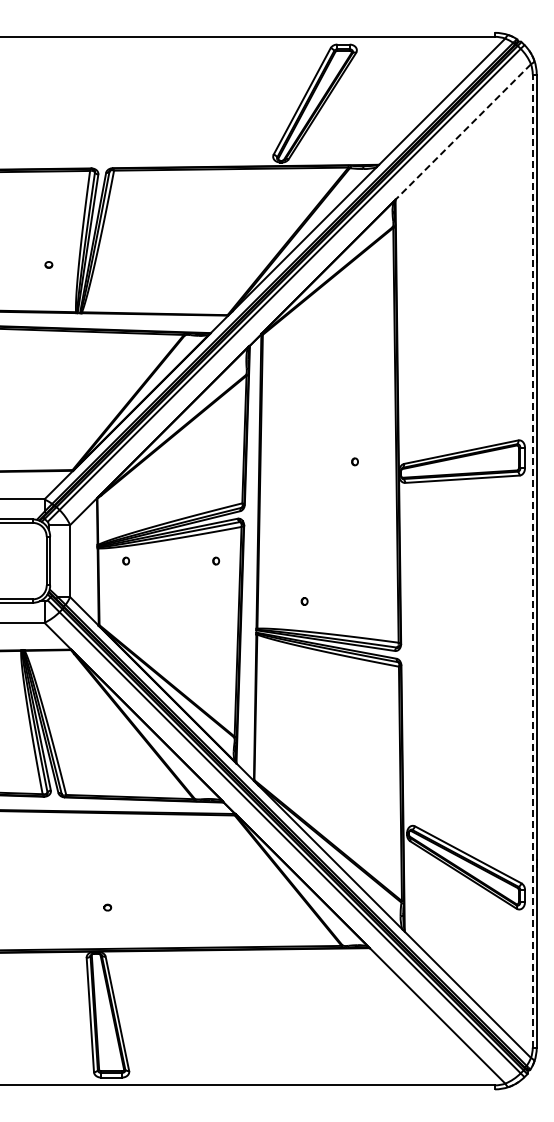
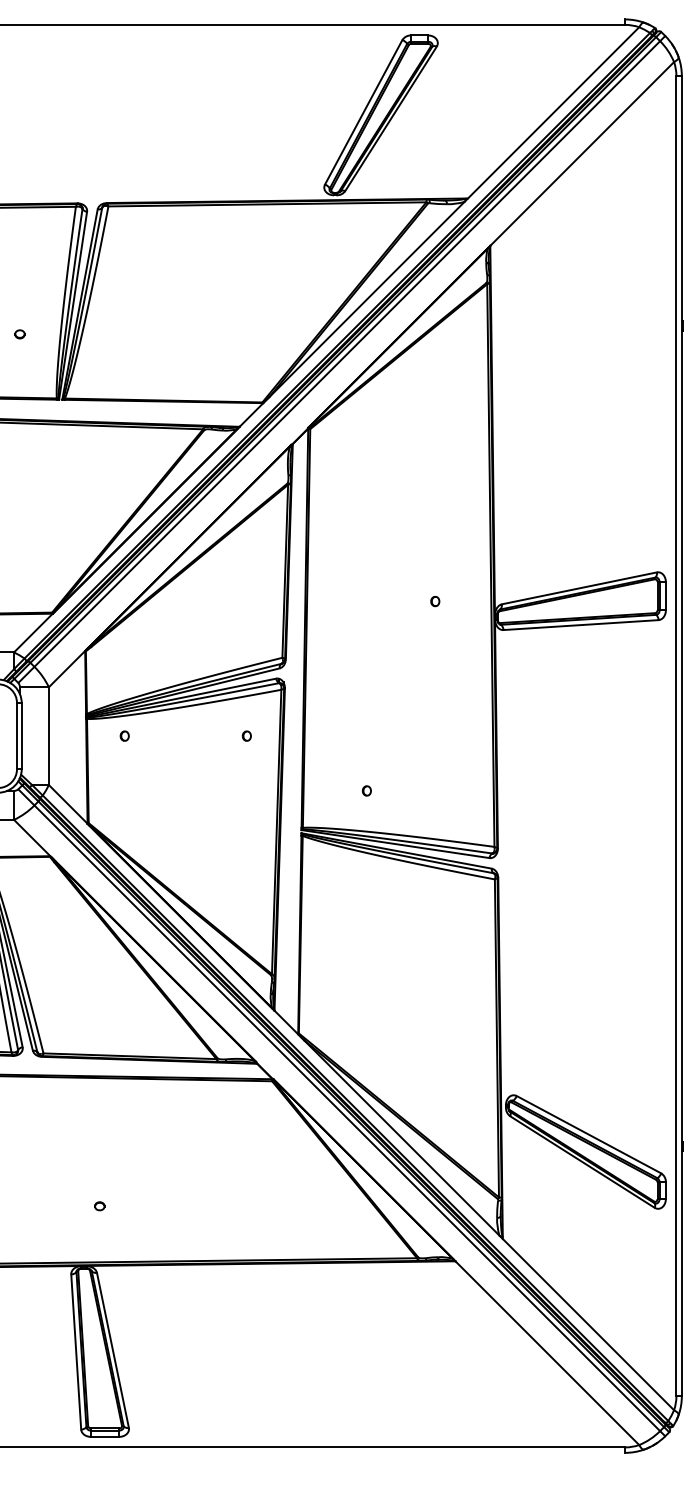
line: (463, 131) -> (582, 153), dashed -> solid
line: (532, 561) -> (676, 736), dashed -> solid

